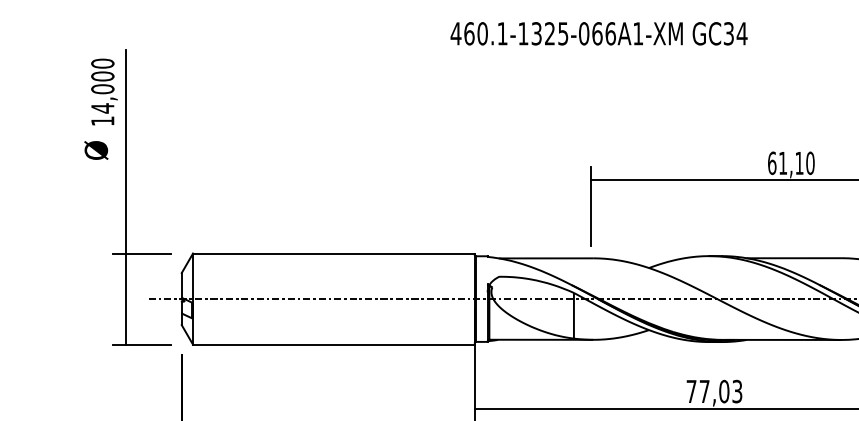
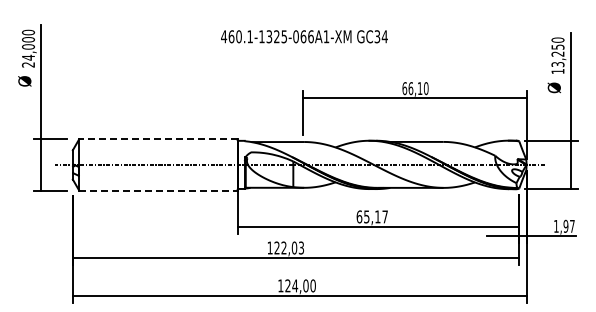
text: (599, 33) -> (304, 36), moved
text: (101, 120) -> (27, 64), 14,000 -> 24,000
text: (782, 163) -> (410, 88), 61,10 -> 66,10
line: (332, 253) -> (157, 139), solid -> dashed
line: (334, 344) -> (158, 190), solid -> dashed
text: (713, 390) -> (371, 216), 77,03 -> 65,17

